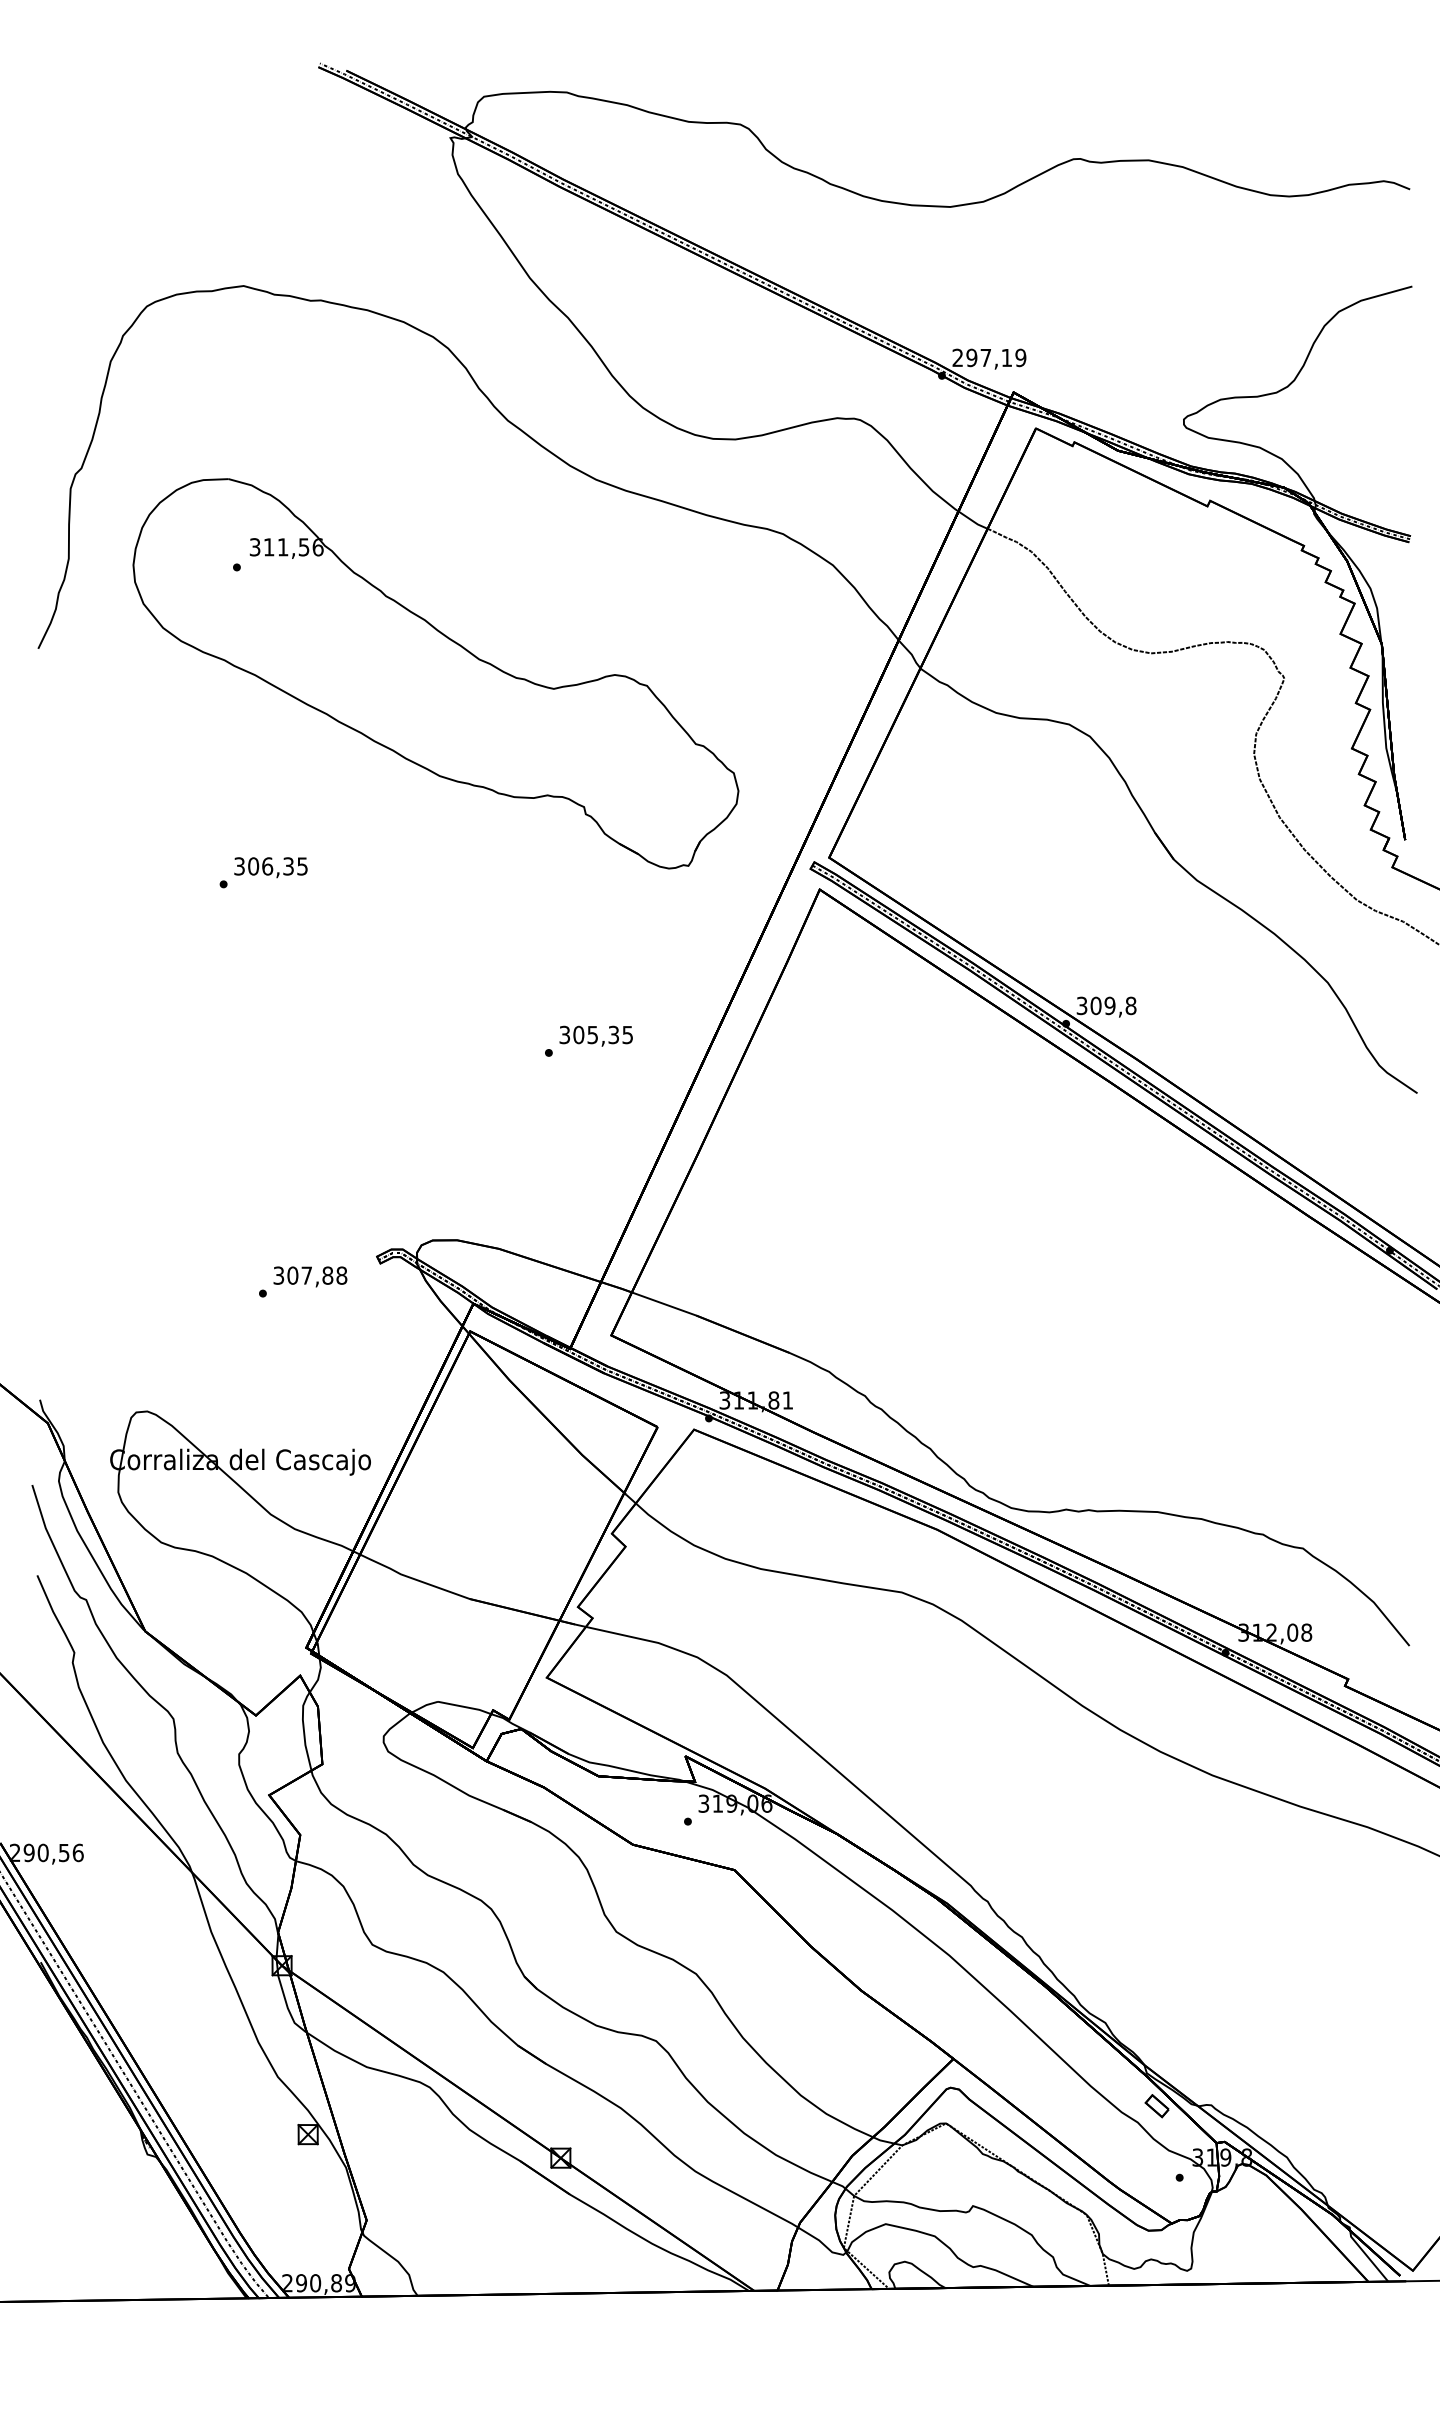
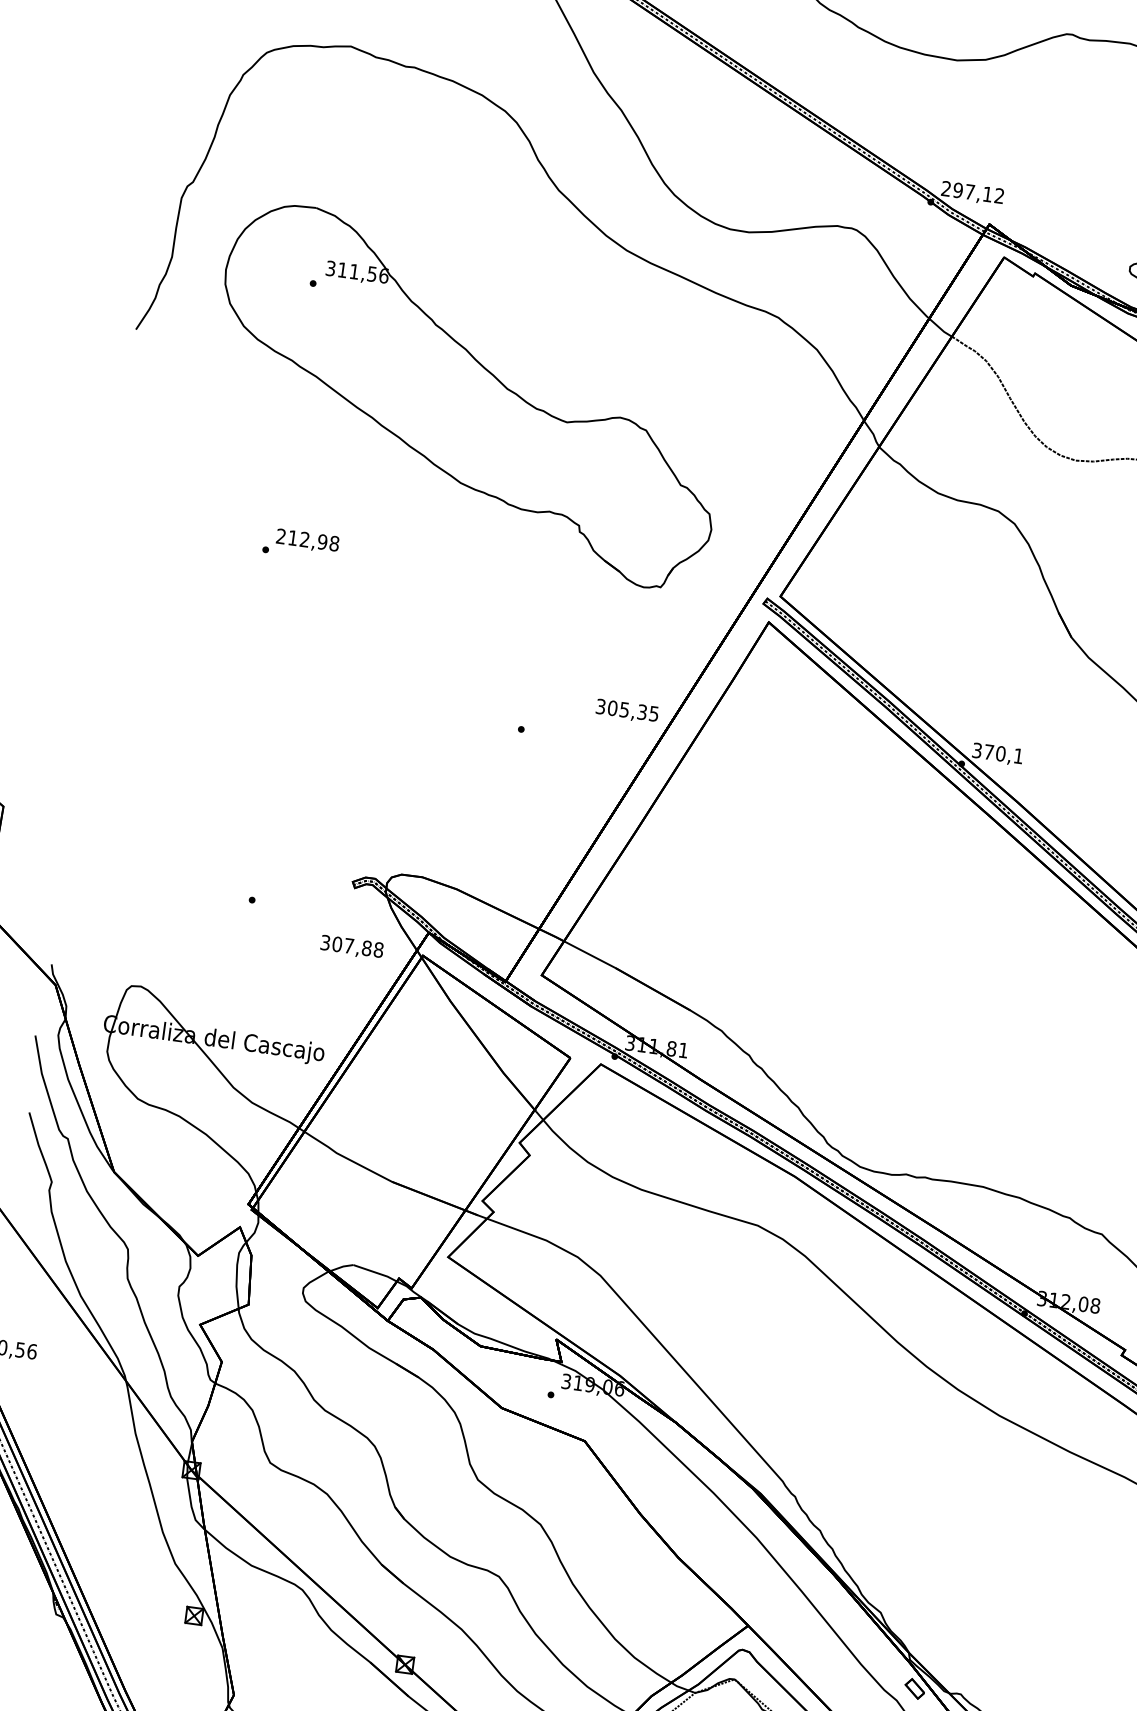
text: (1020, 357) -> (999, 195), 297,19 -> 297,12
text: (271, 866) -> (308, 540), 306,35 -> 212,98
text: (1113, 1005) -> (1003, 753), 309,8 -> 370,1
text: (595, 1035) -> (626, 710), moved
text: (310, 1276) -> (352, 947), moved

